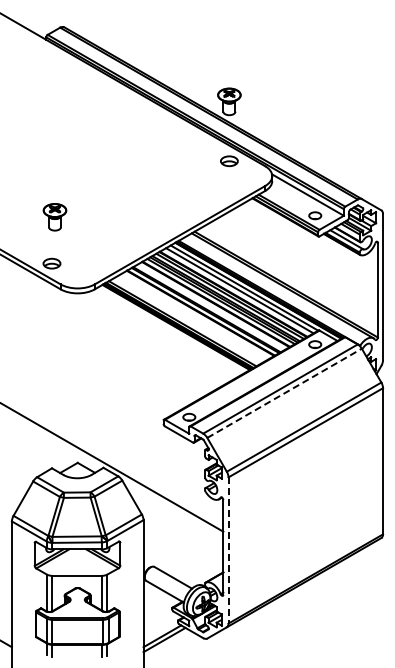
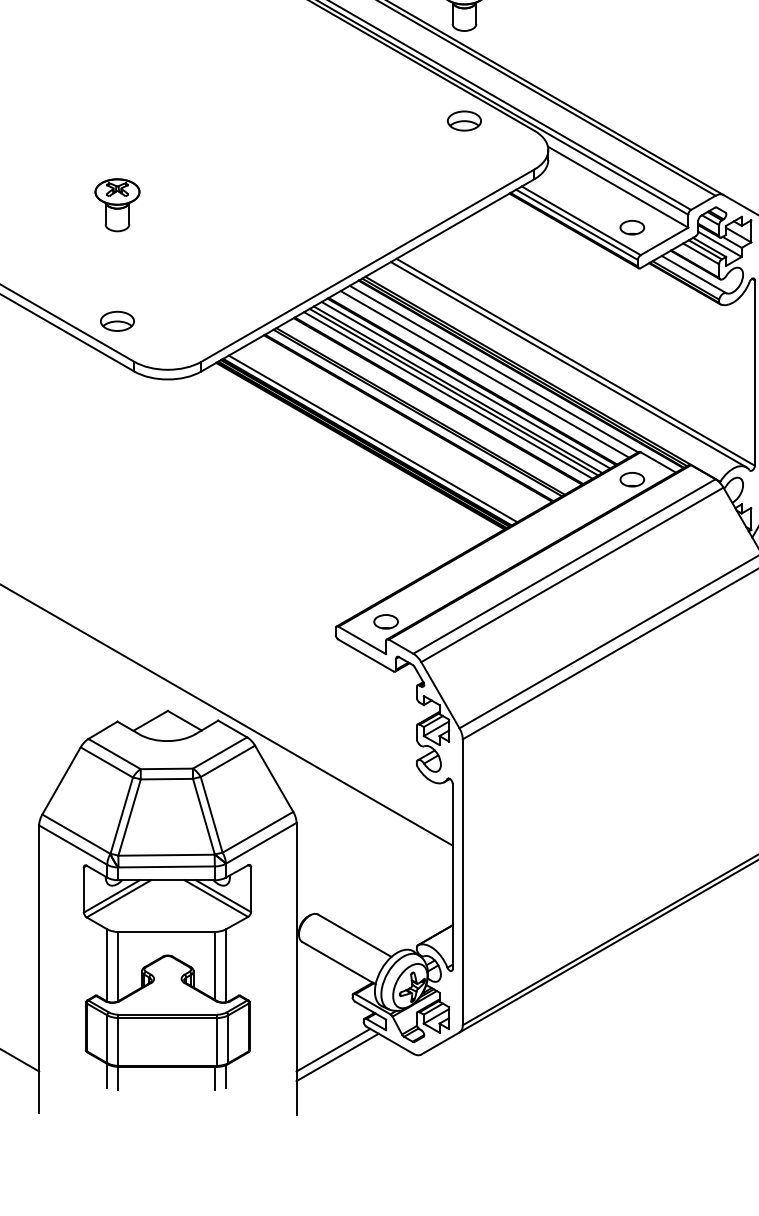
part: (54, 217) -> (116, 205), moved
line: (285, 393) -> (574, 575), dashed -> solid
line: (228, 550) -> (462, 882), dashed -> solid

